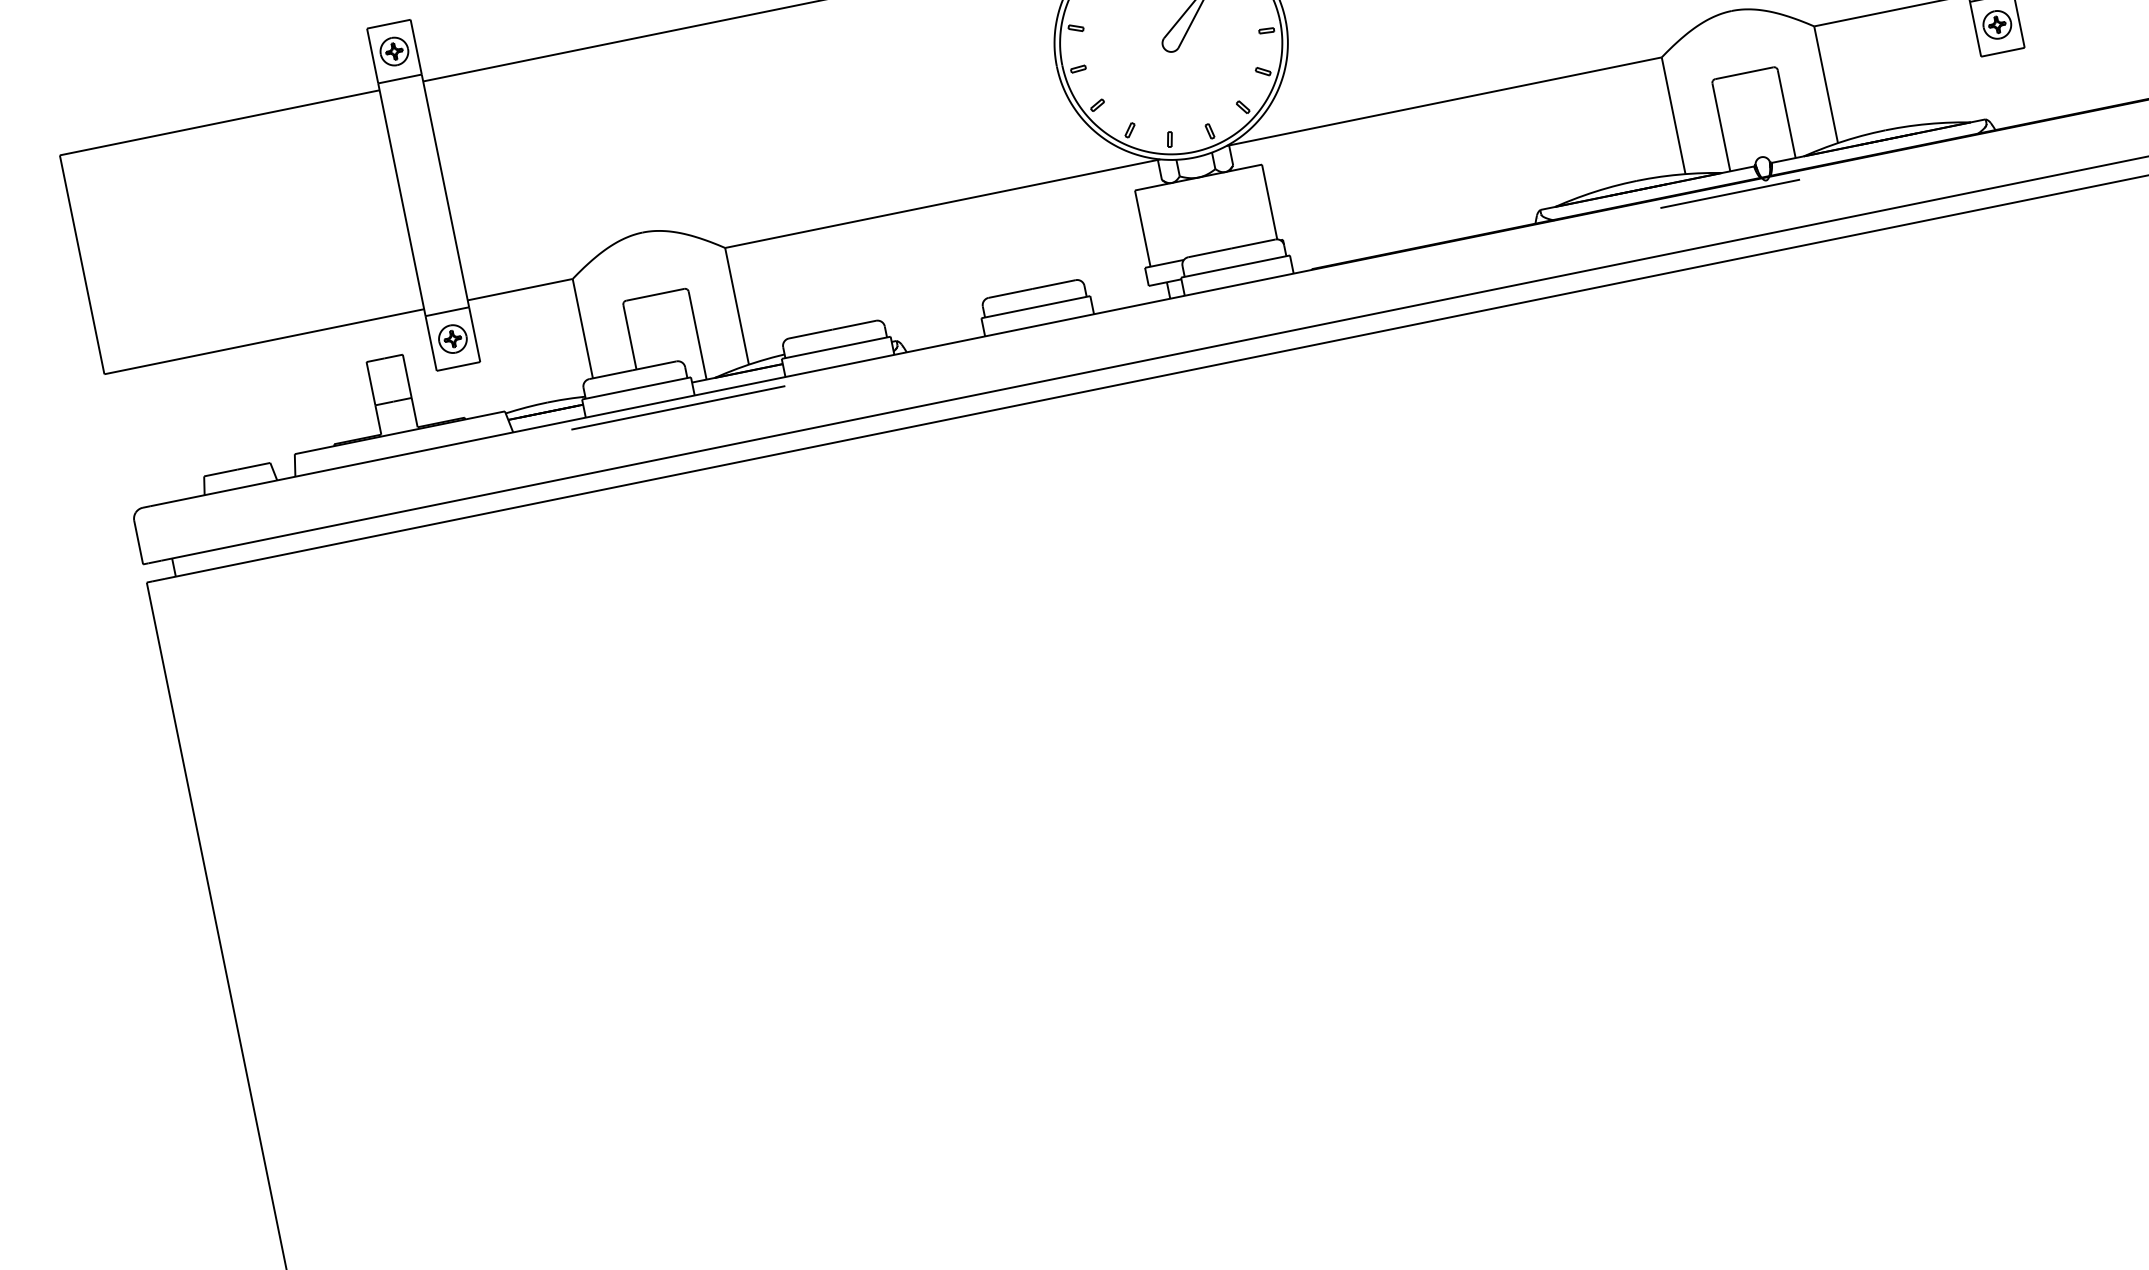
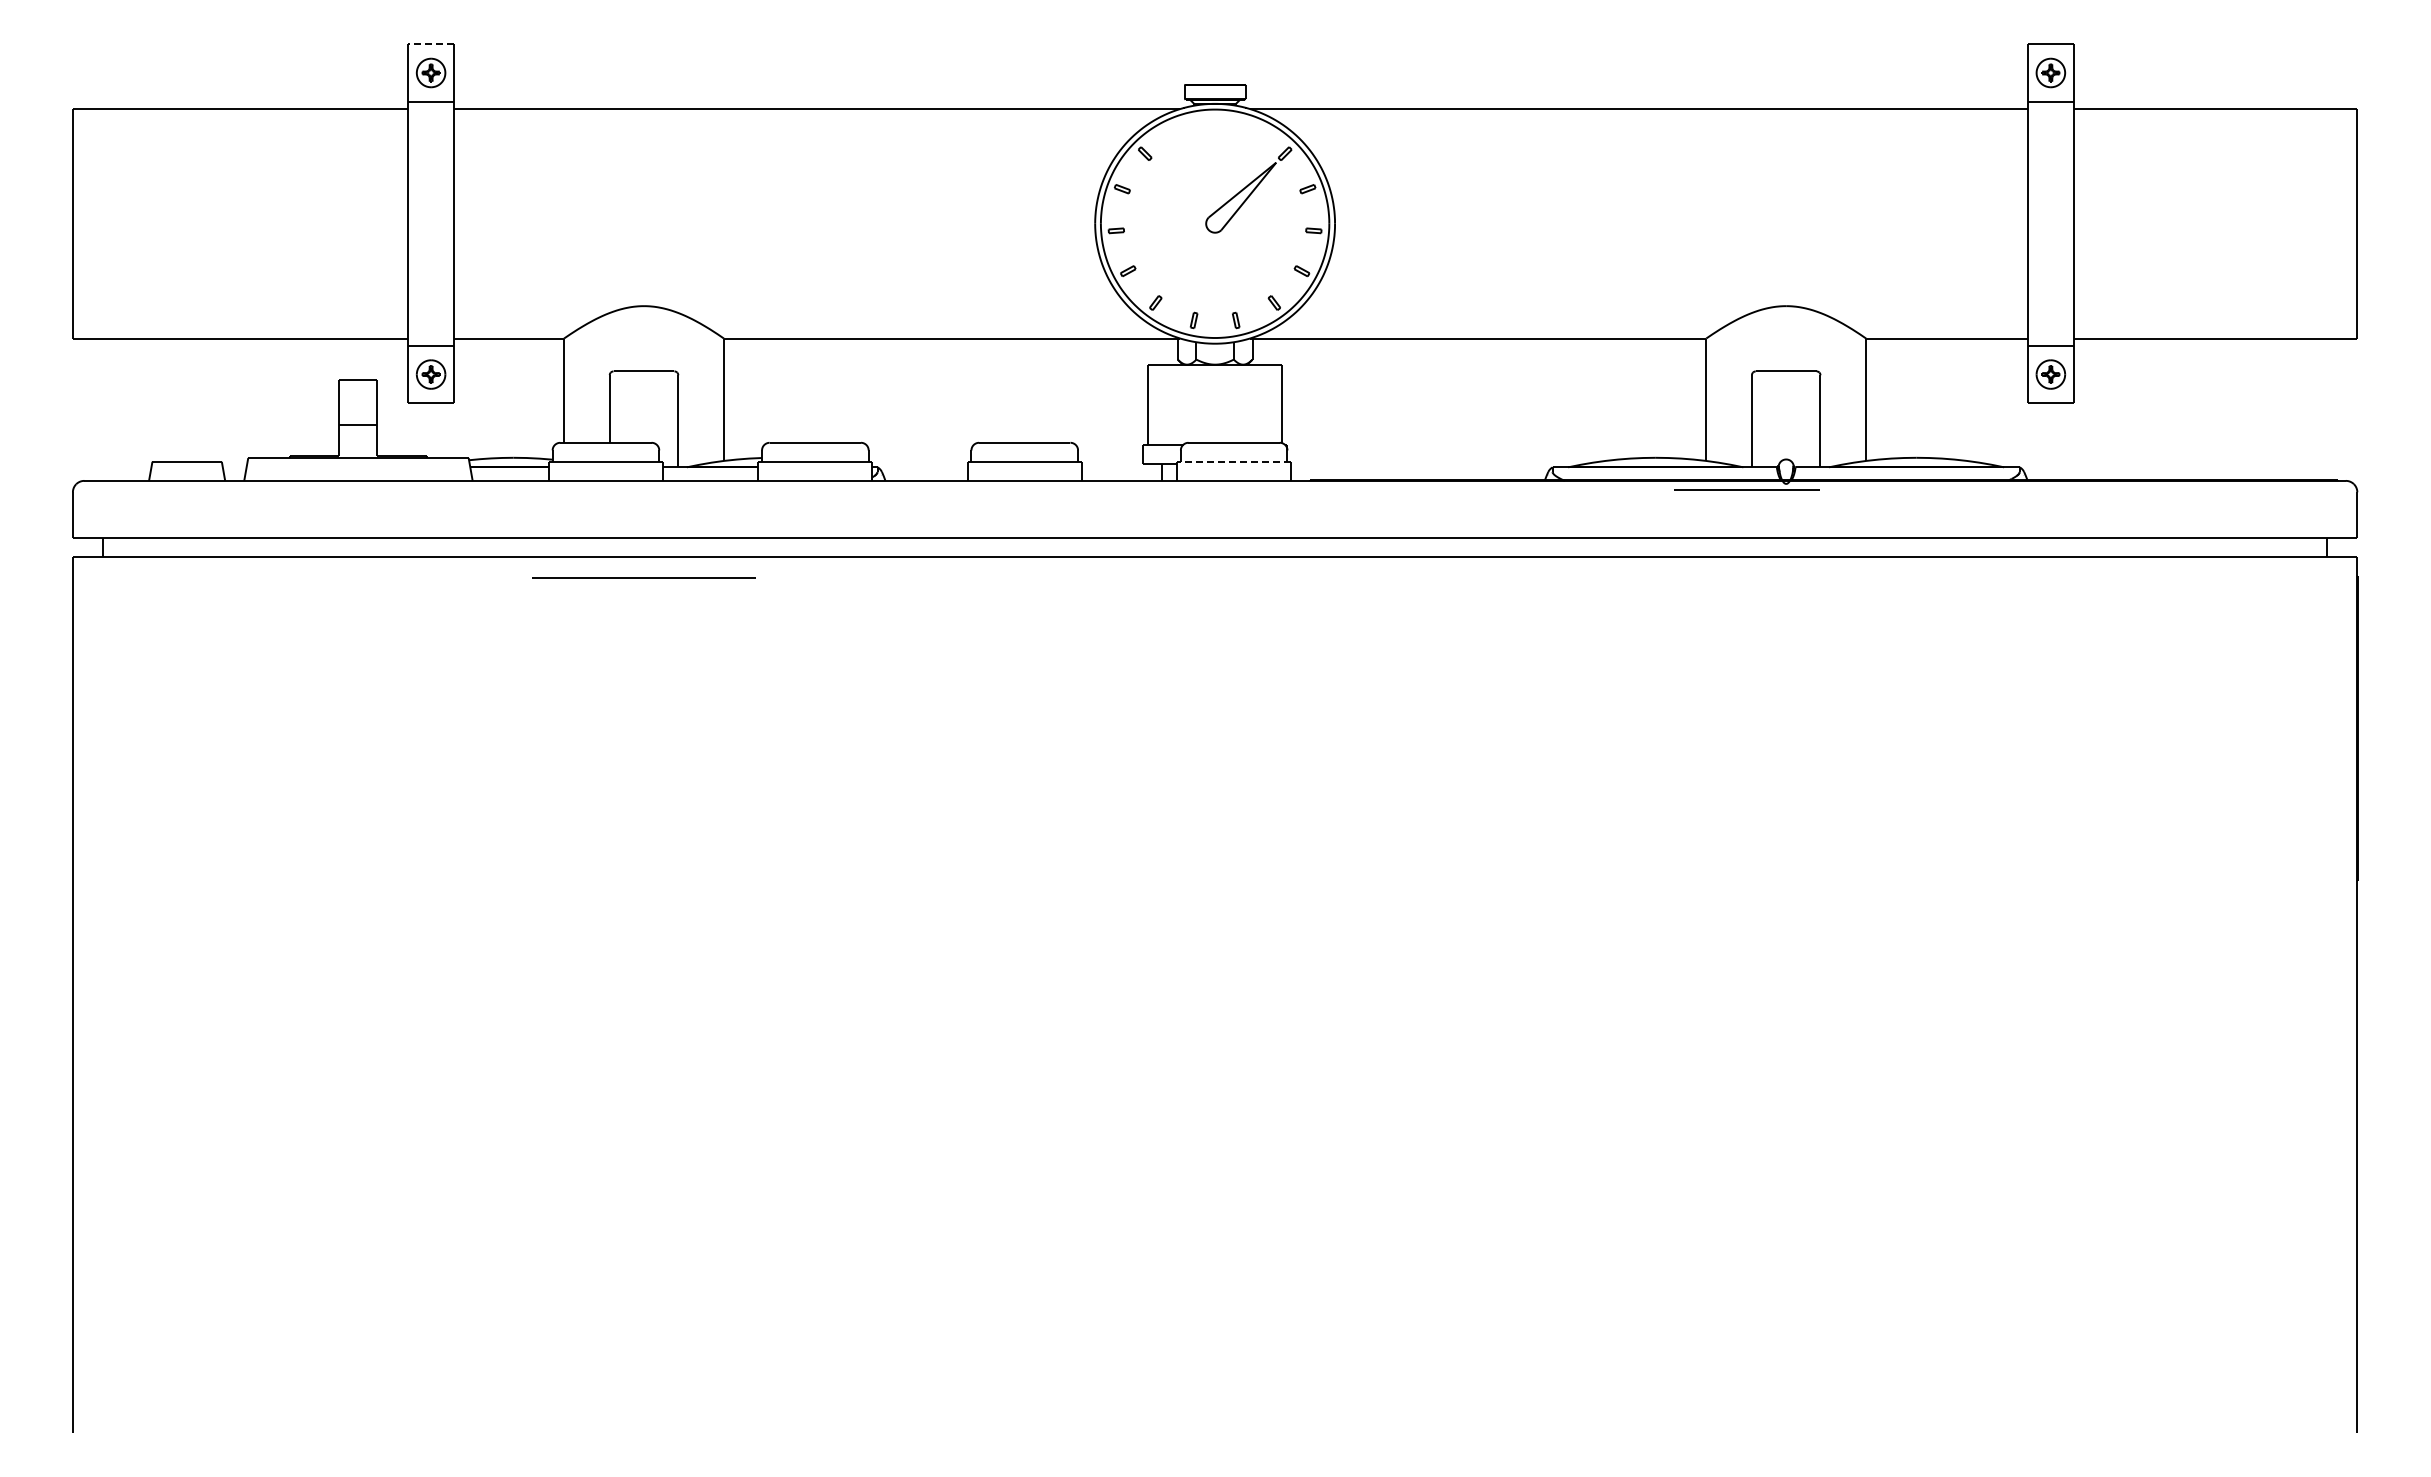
line: (389, 24) -> (431, 44), solid -> dashed
line: (1234, 266) -> (1233, 461), solid -> dashed
line: (677, 407) -> (643, 577), moved

